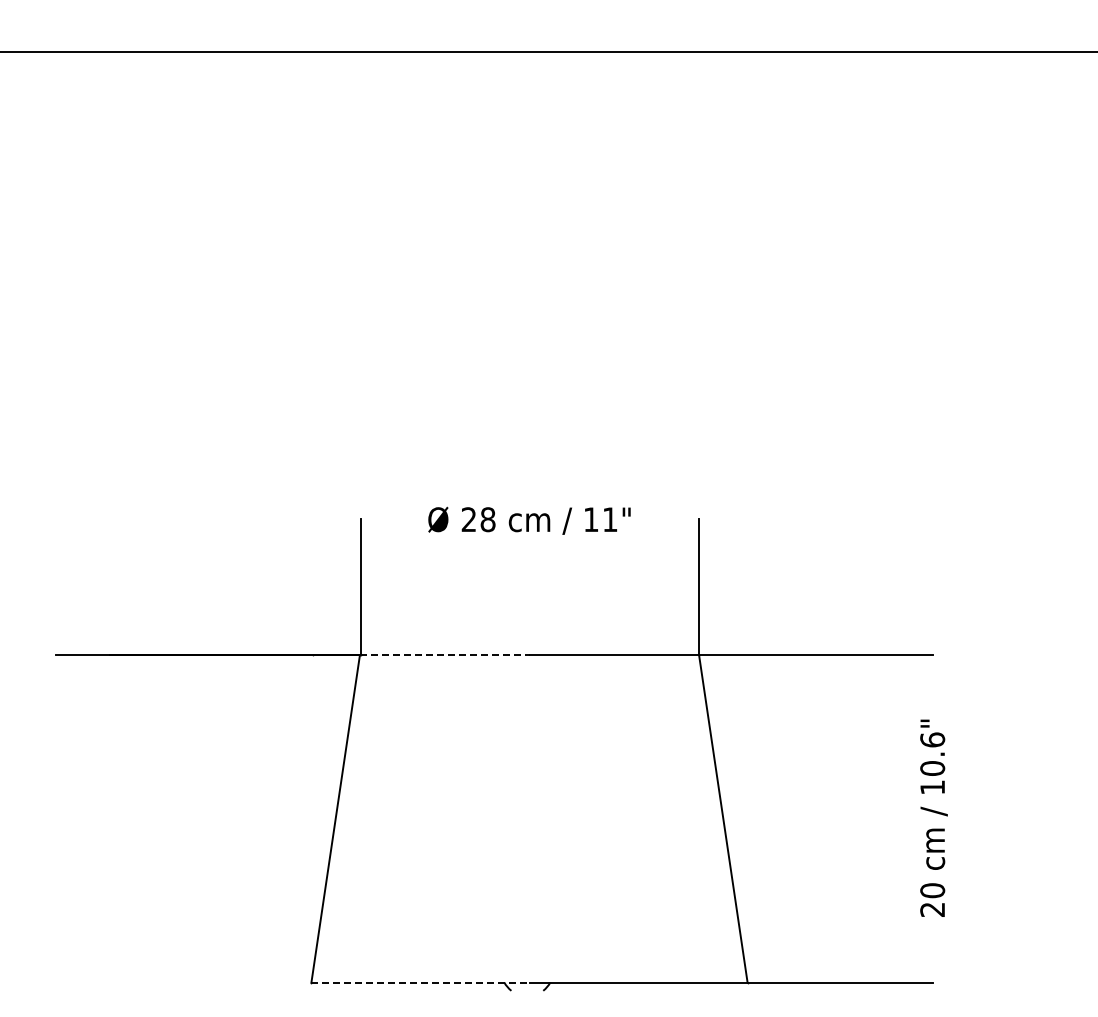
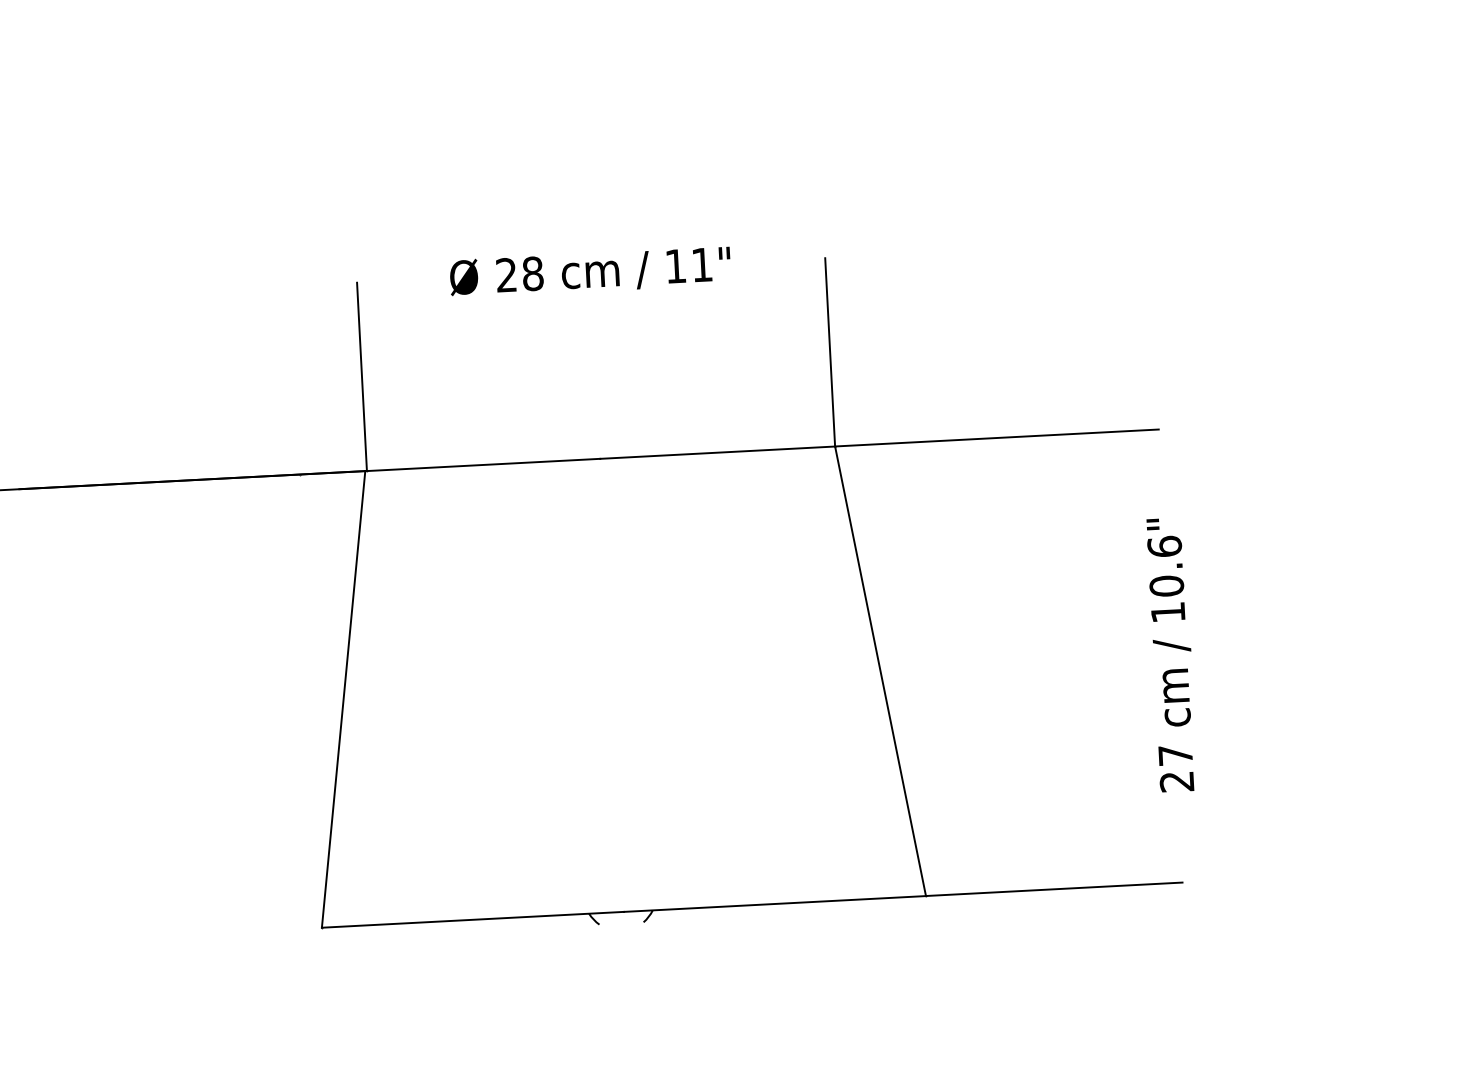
line: (444, 655) -> (482, 465), dashed -> solid
text: (932, 890) -> (1175, 755), 20 -> 27
line: (420, 982) -> (472, 919), dashed -> solid

